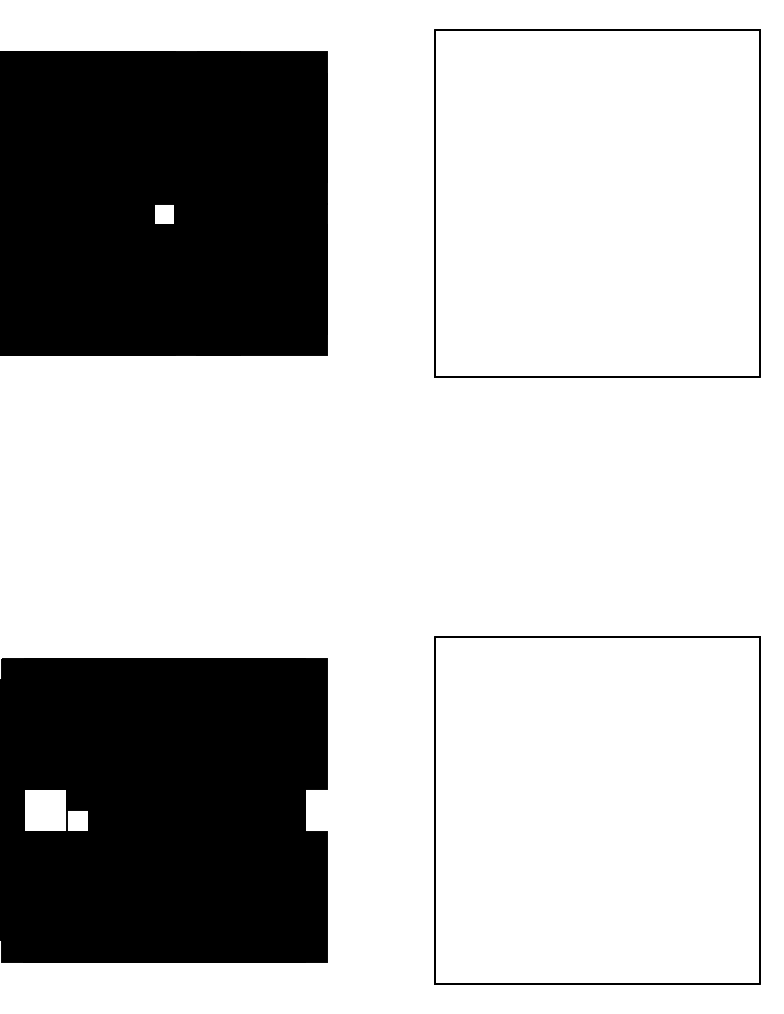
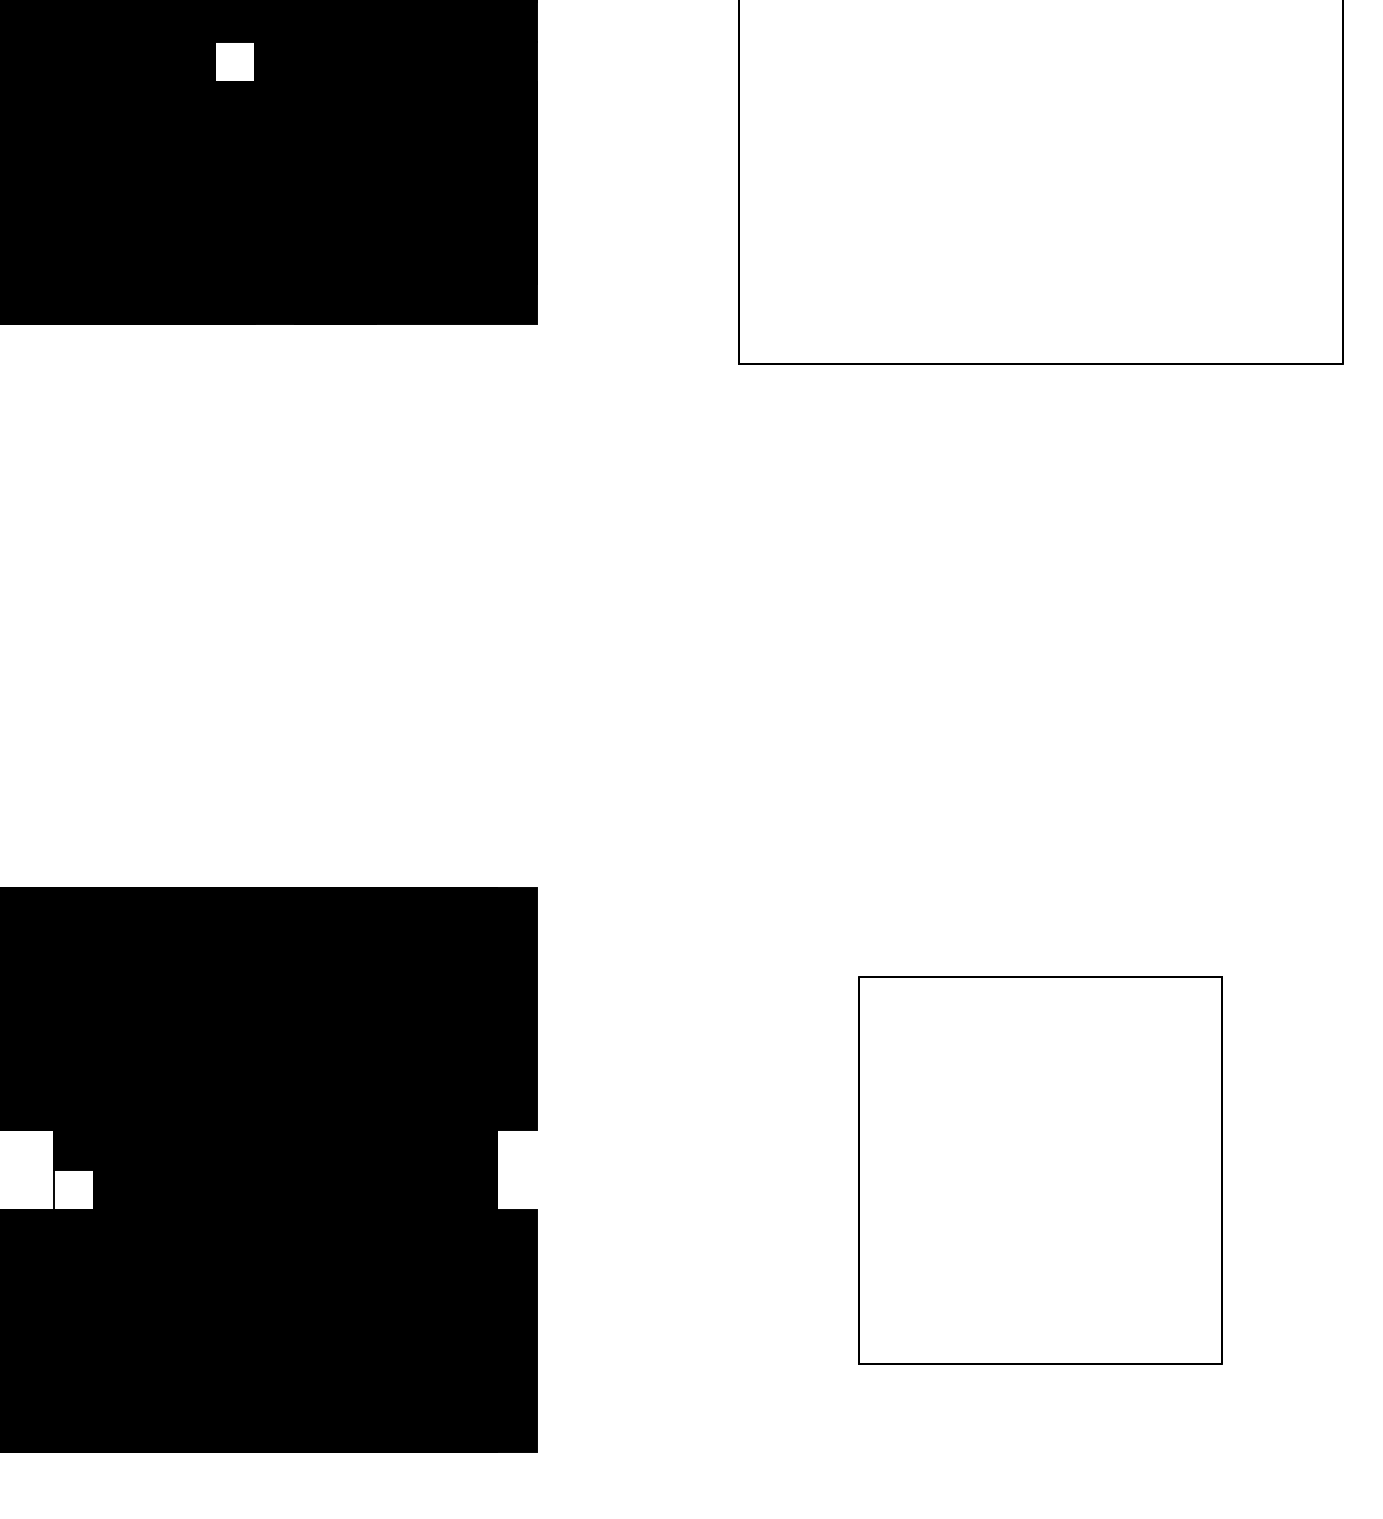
part: (597, 810) -> (1040, 1170), size x0.6

